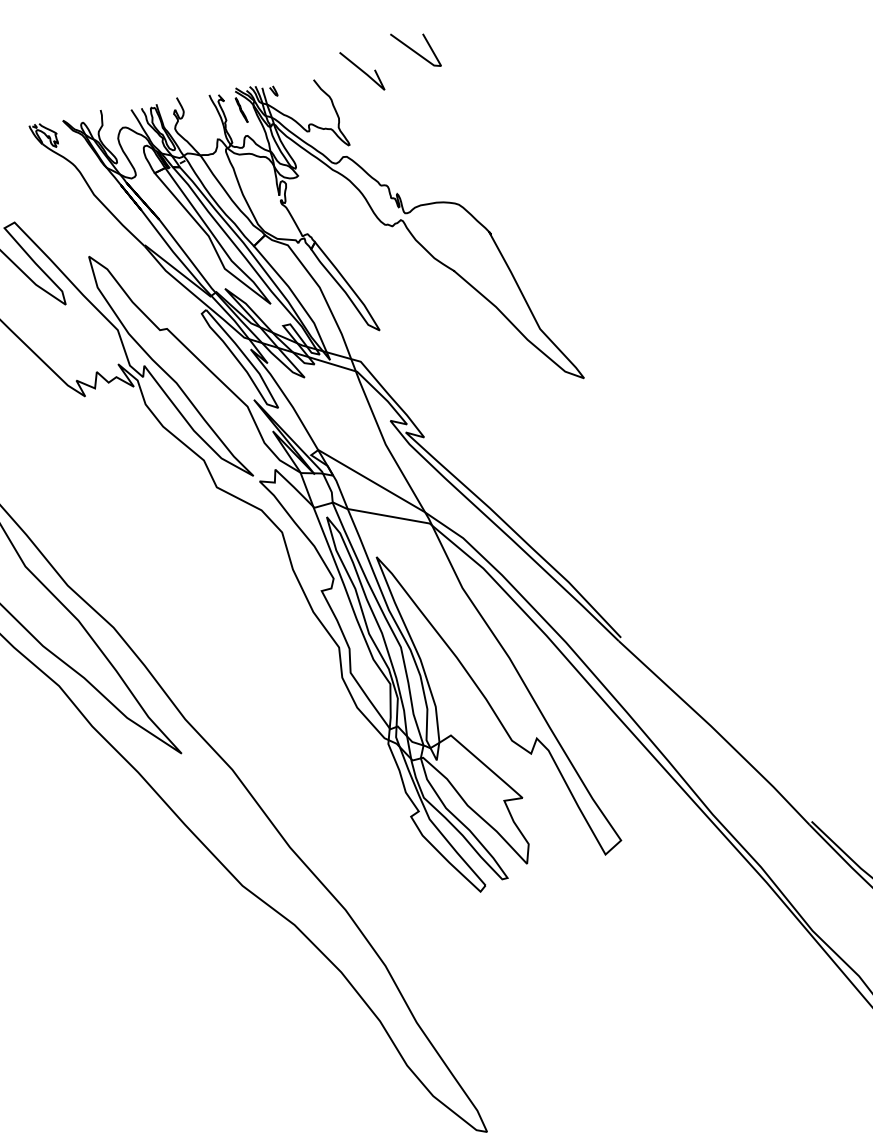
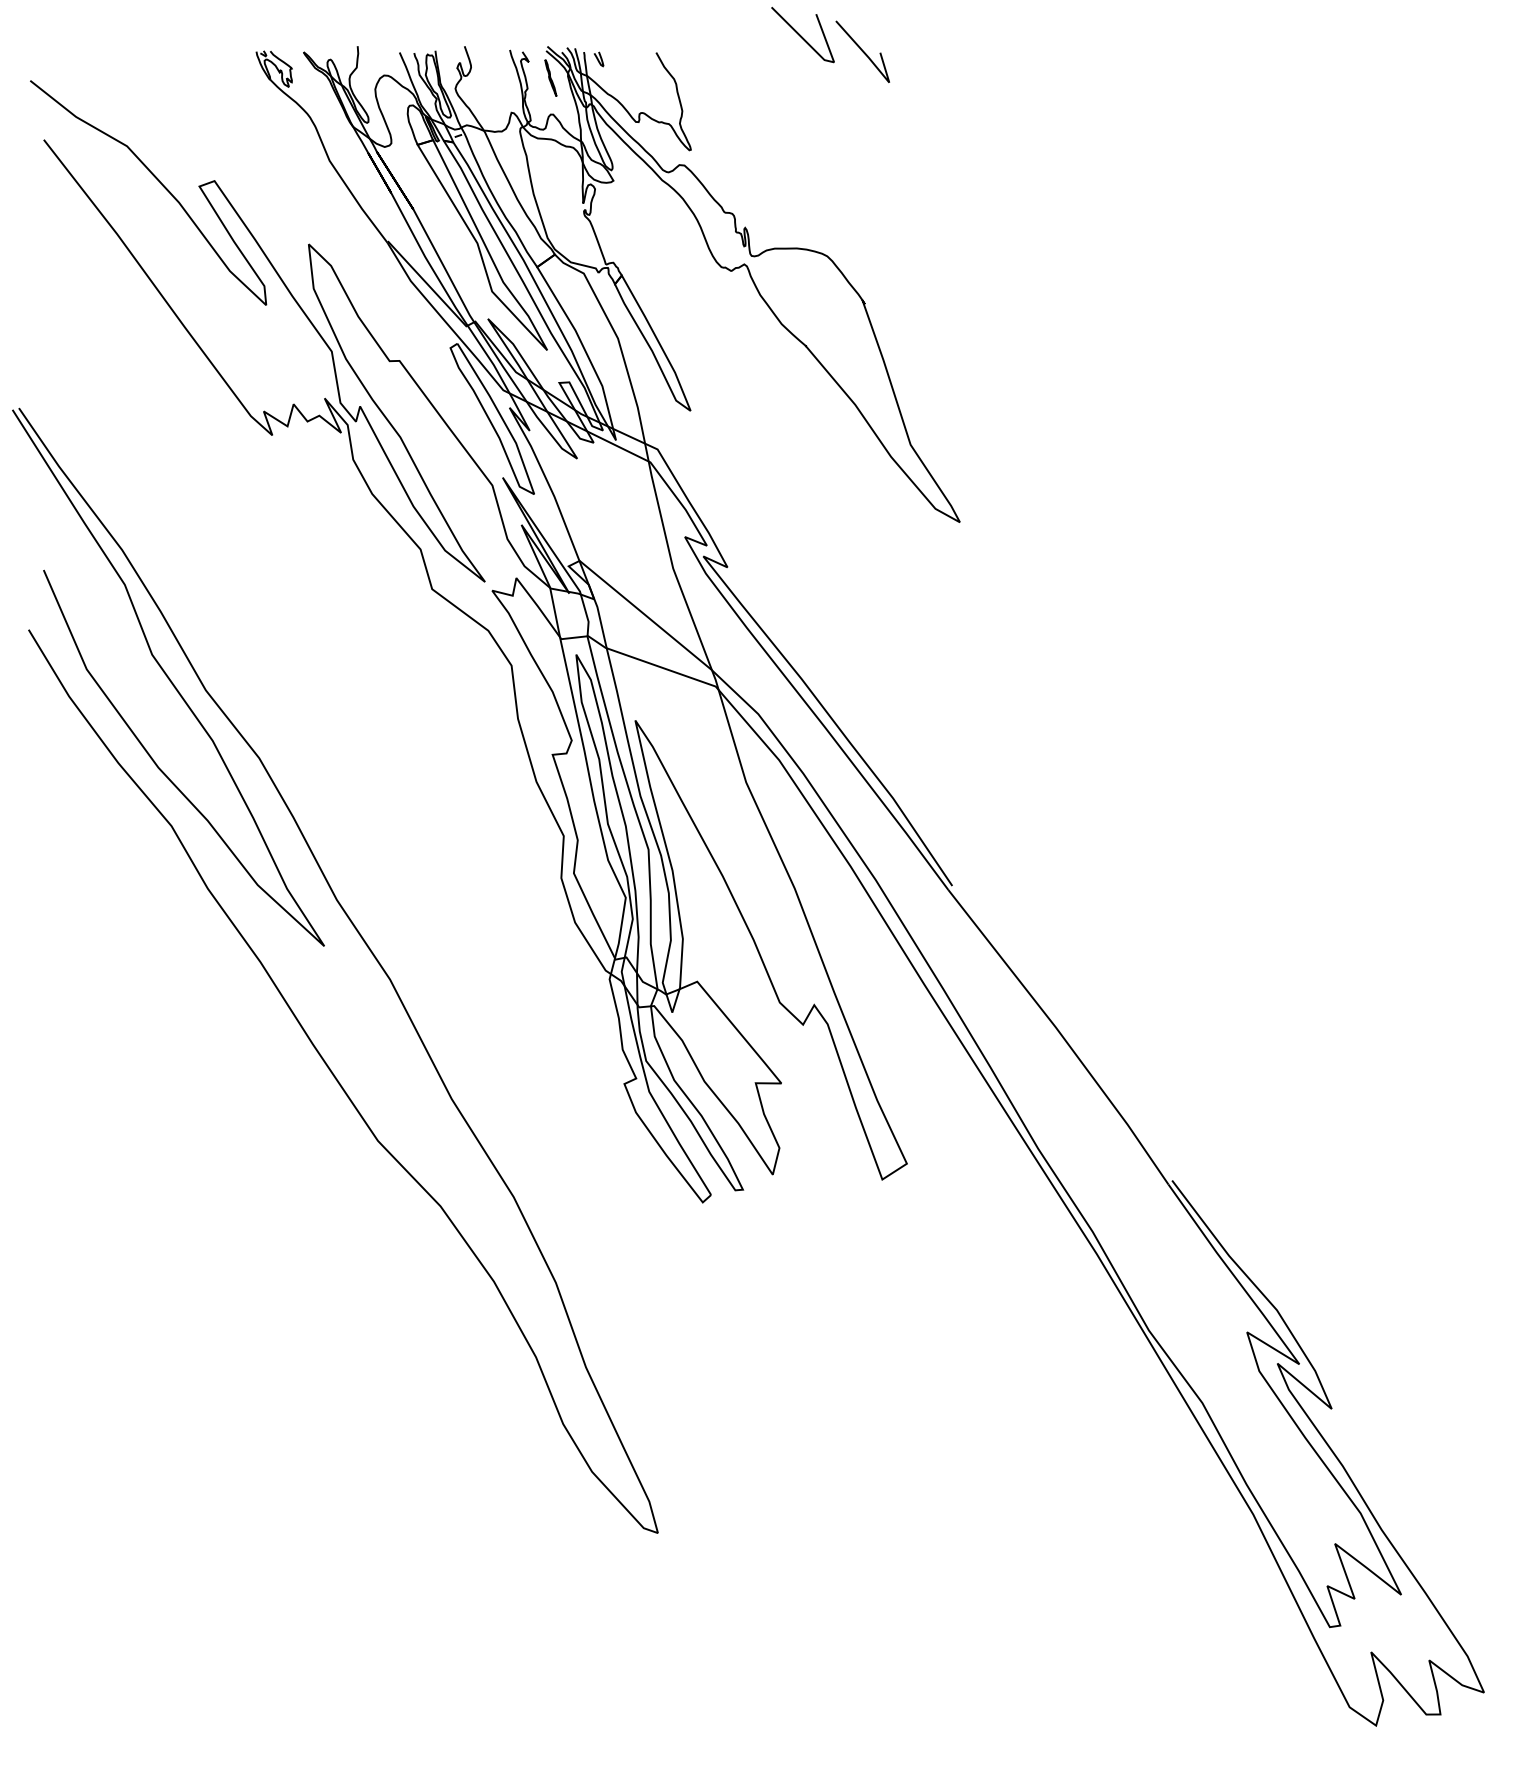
line: (362, 71) -> (862, 51), moved

